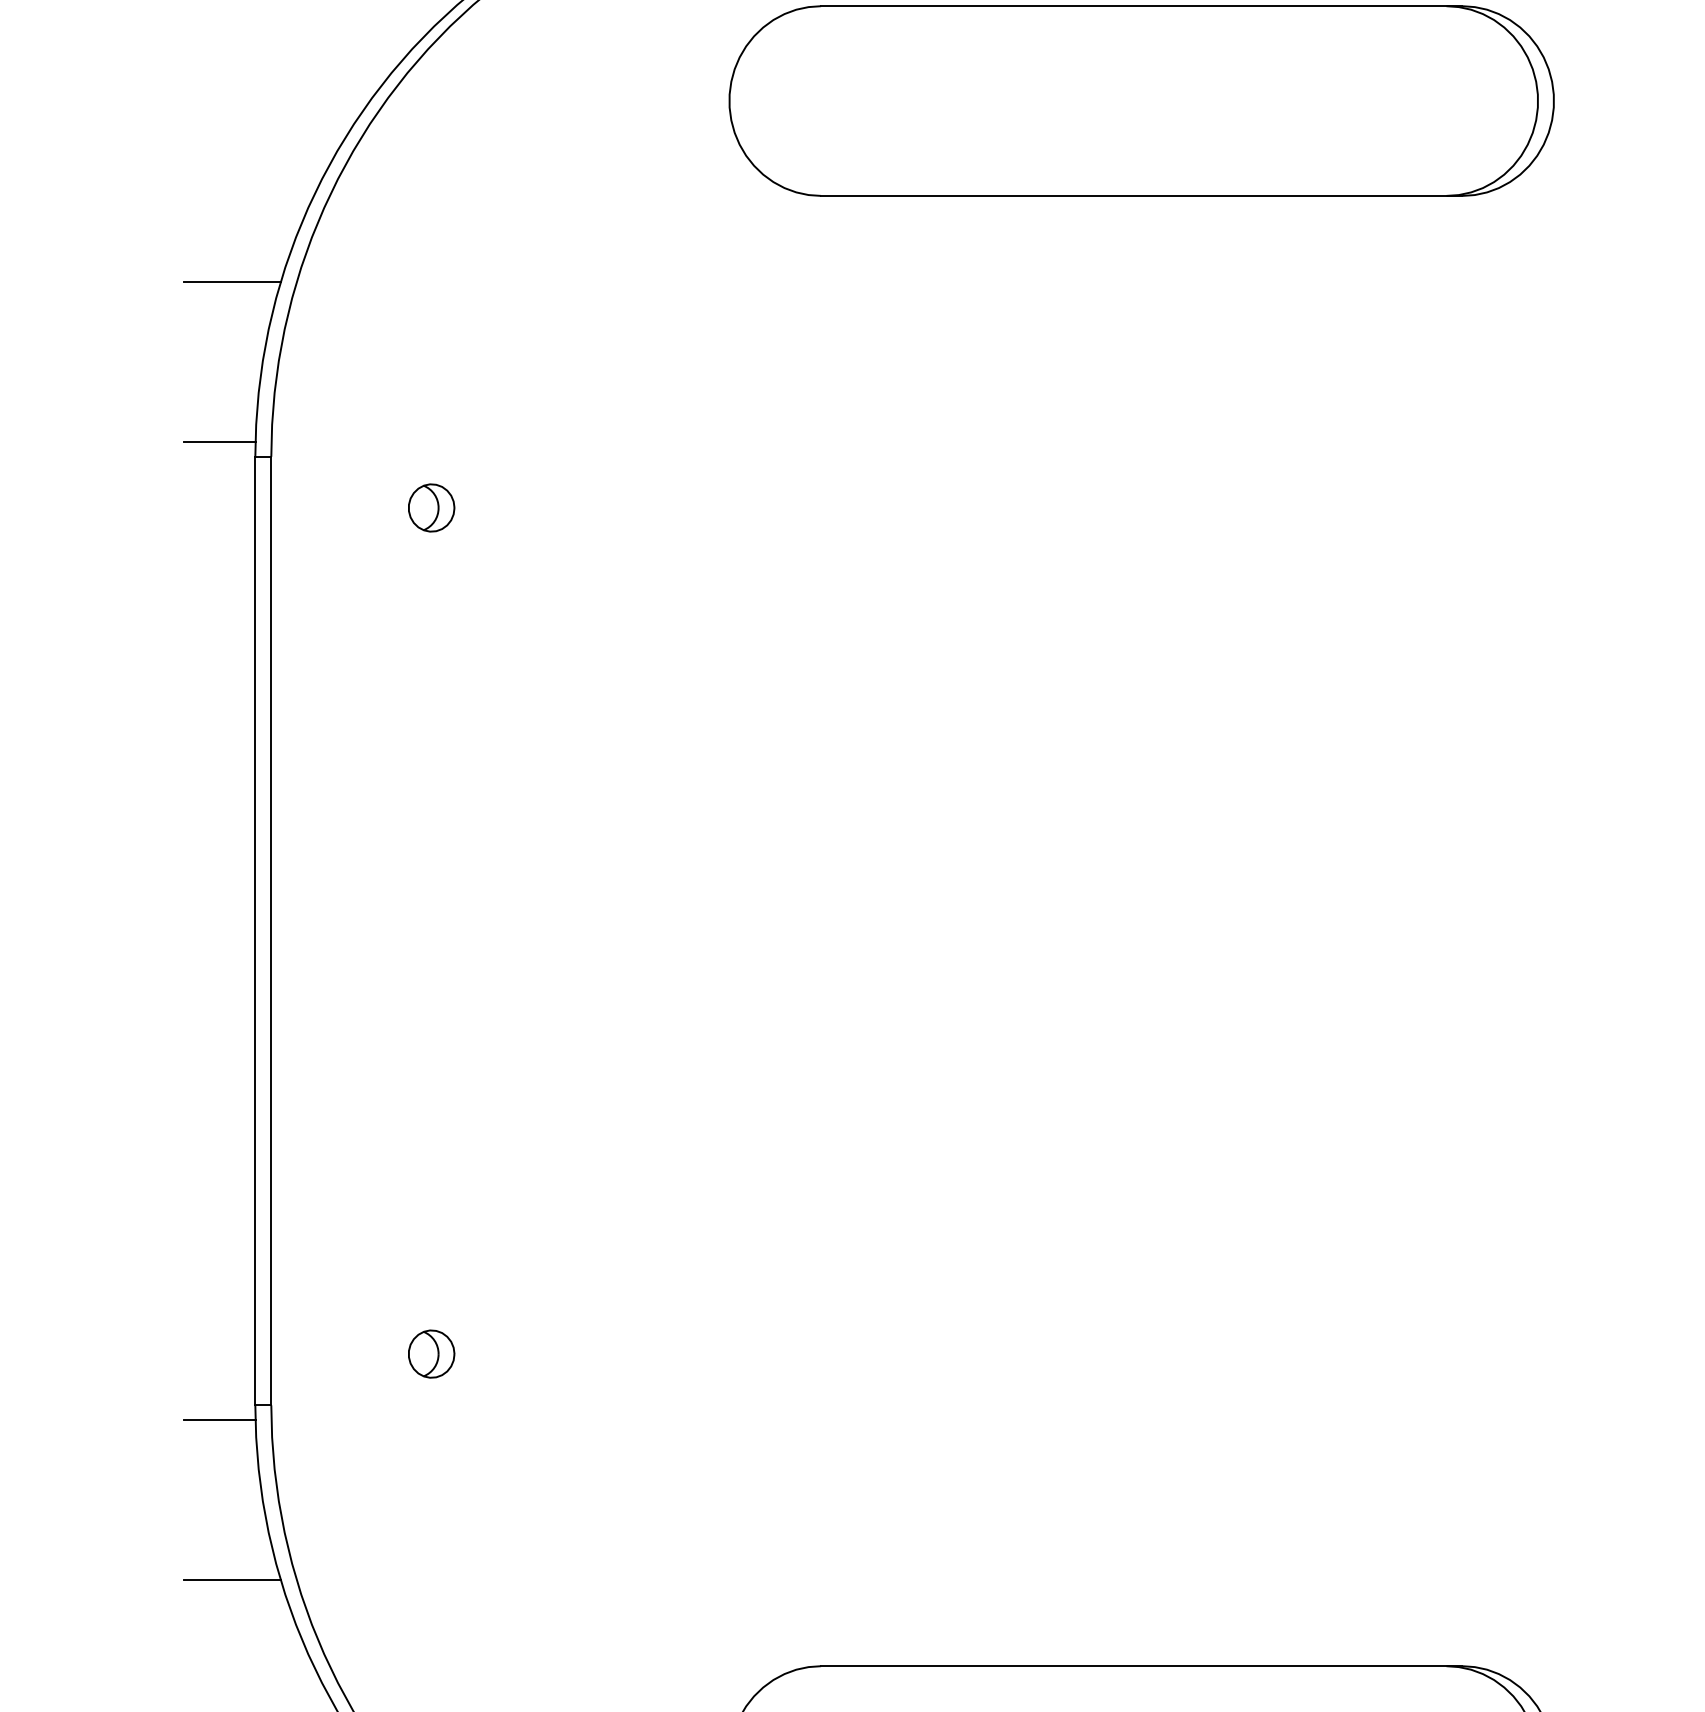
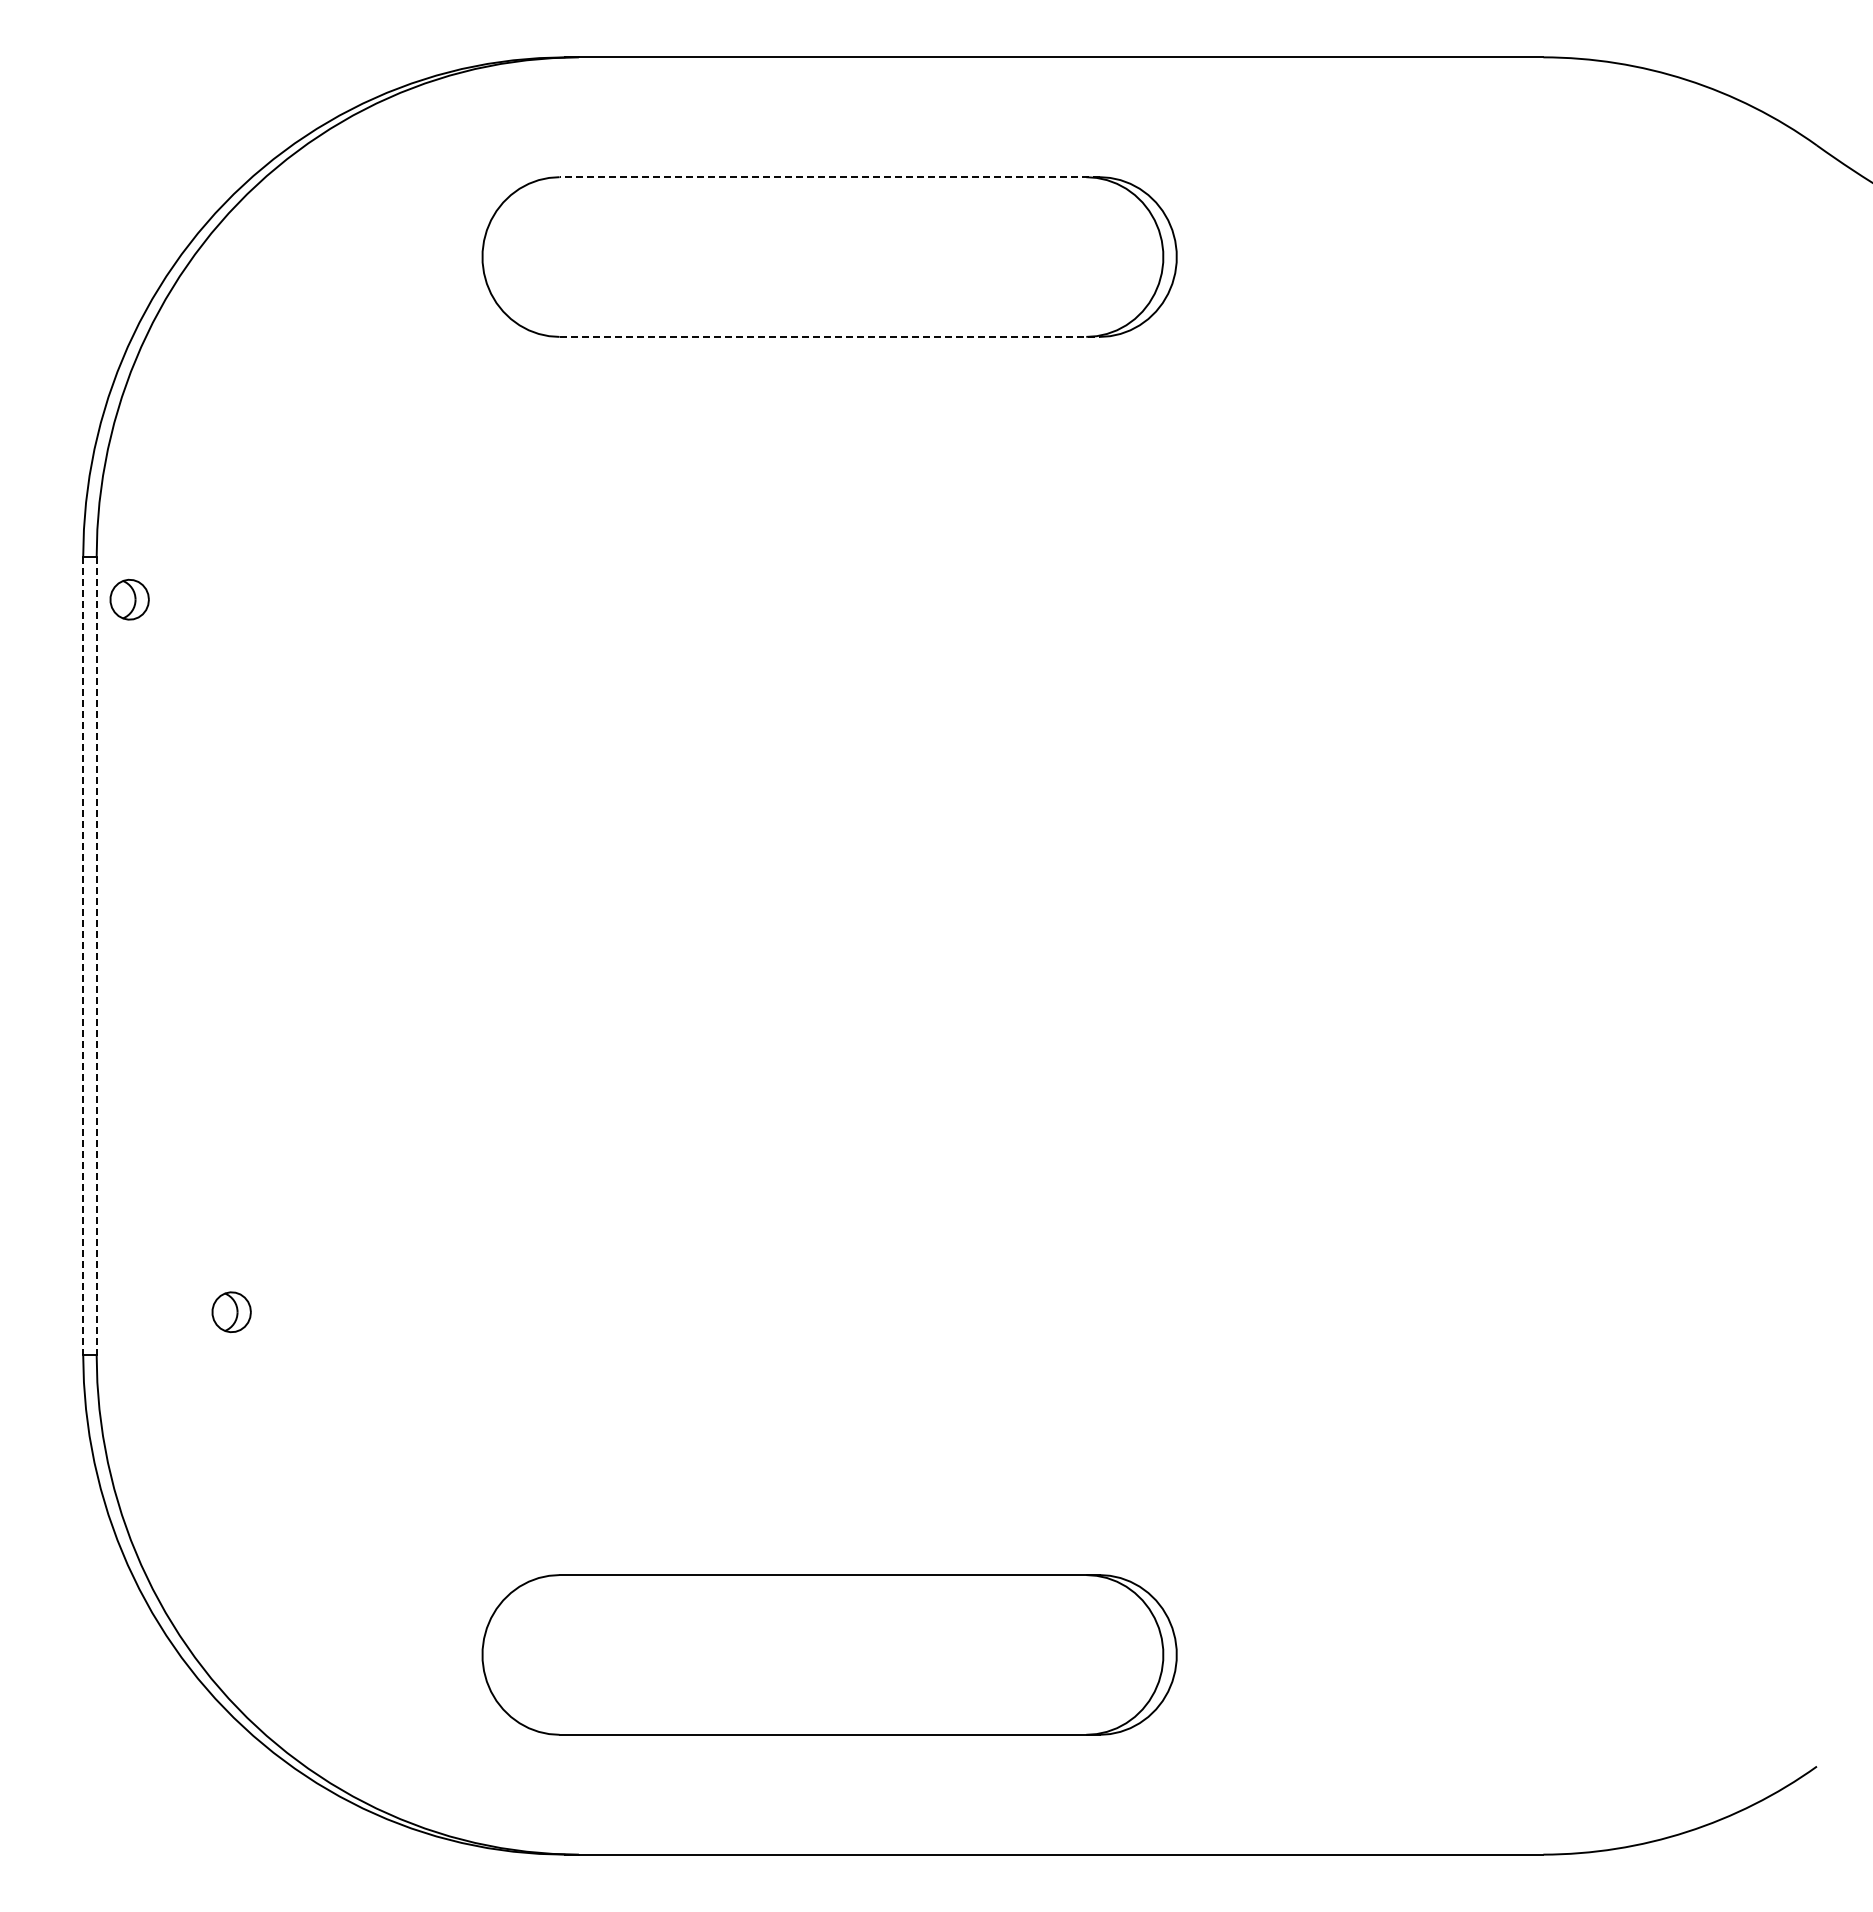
line: (1141, 6) -> (829, 177), solid -> dashed
line: (1142, 195) -> (830, 336), solid -> dashed
line: (231, 282) -> (63, 409), removed
line: (220, 442) -> (53, 544), removed
part: (431, 507) -> (129, 599), moved
line: (255, 931) -> (83, 956), solid -> dashed
line: (271, 931) -> (96, 956), solid -> dashed
line: (220, 1419) -> (53, 1367), removed
line: (231, 1580) -> (63, 1502), removed

